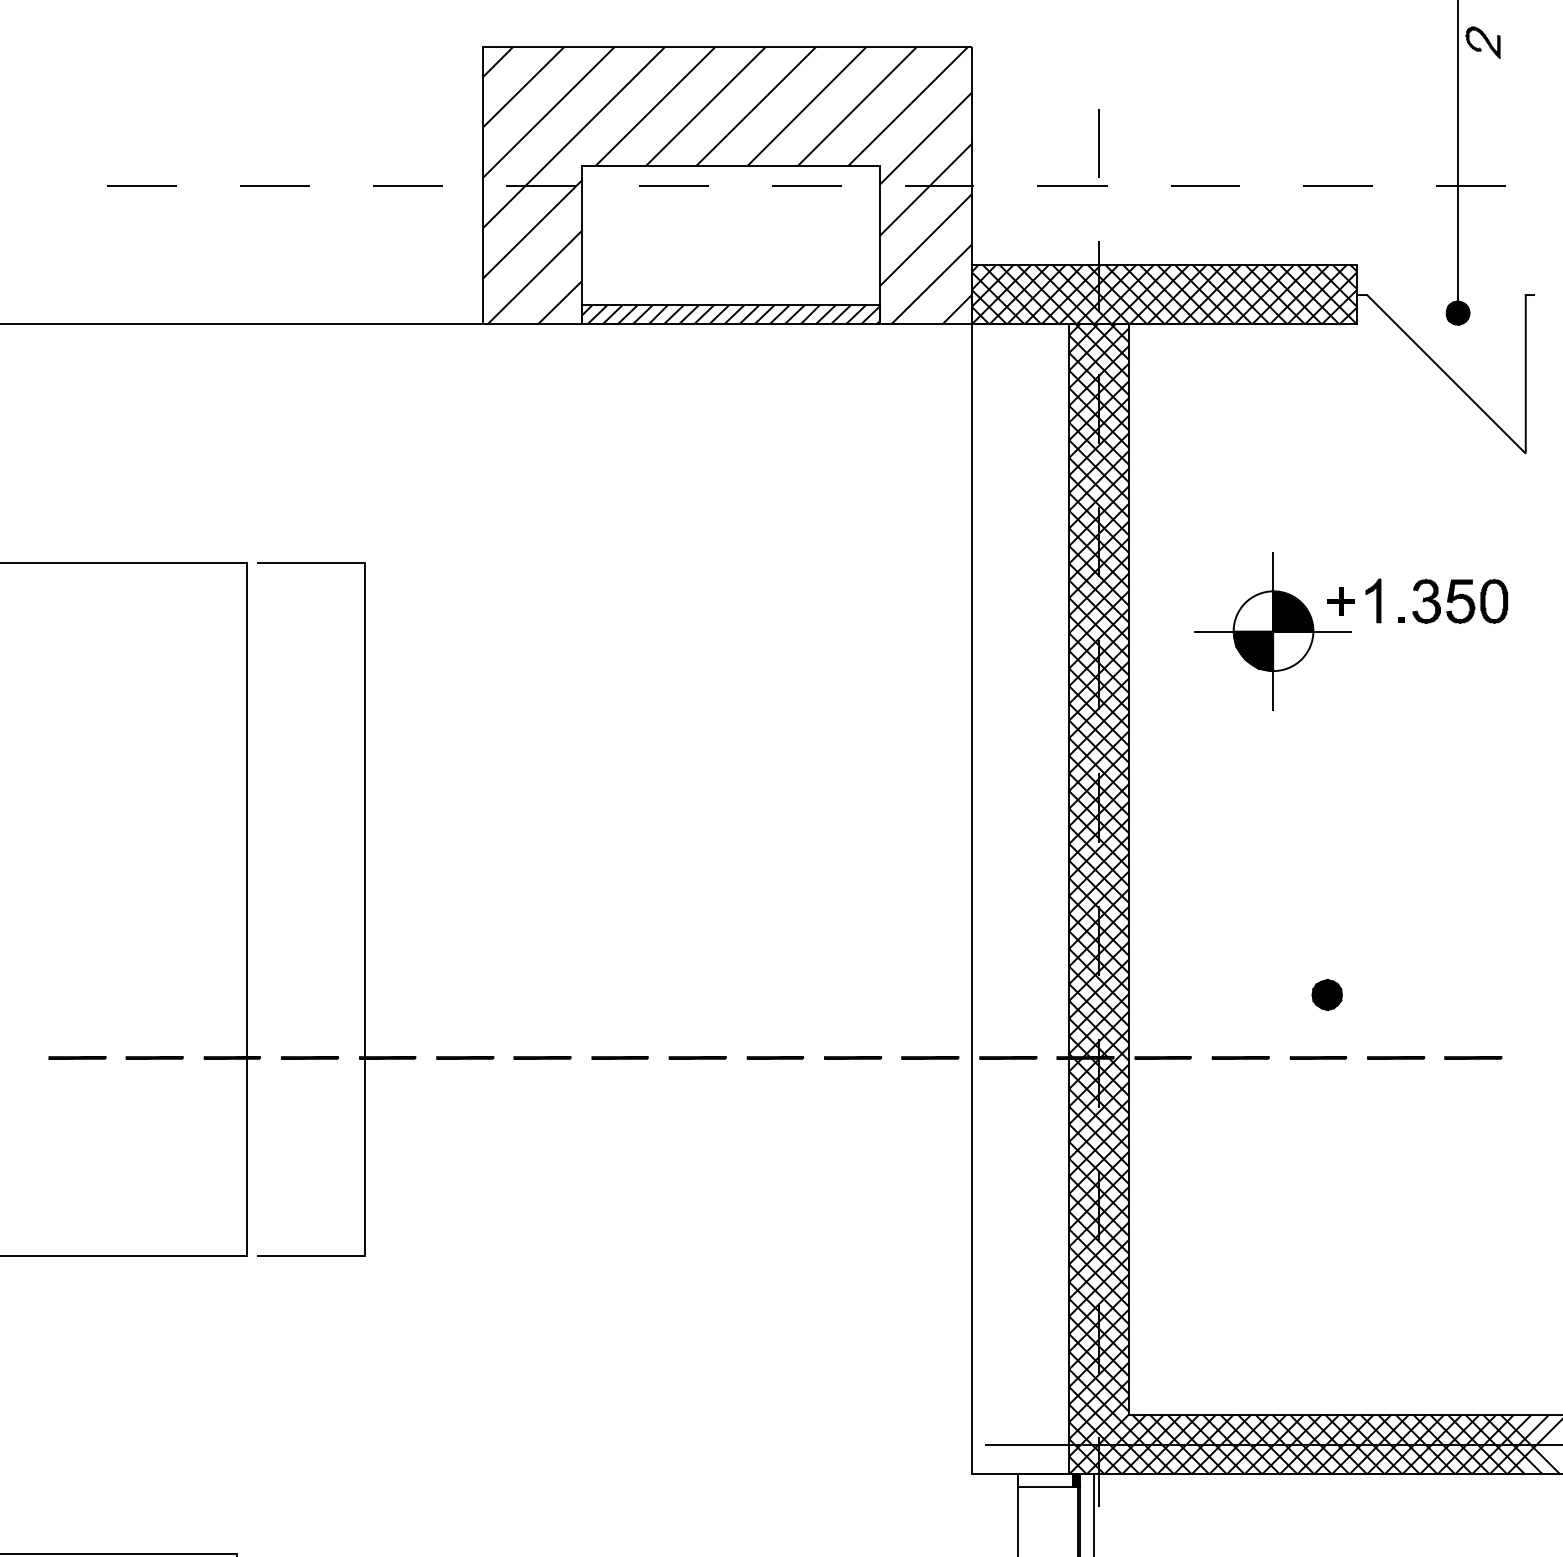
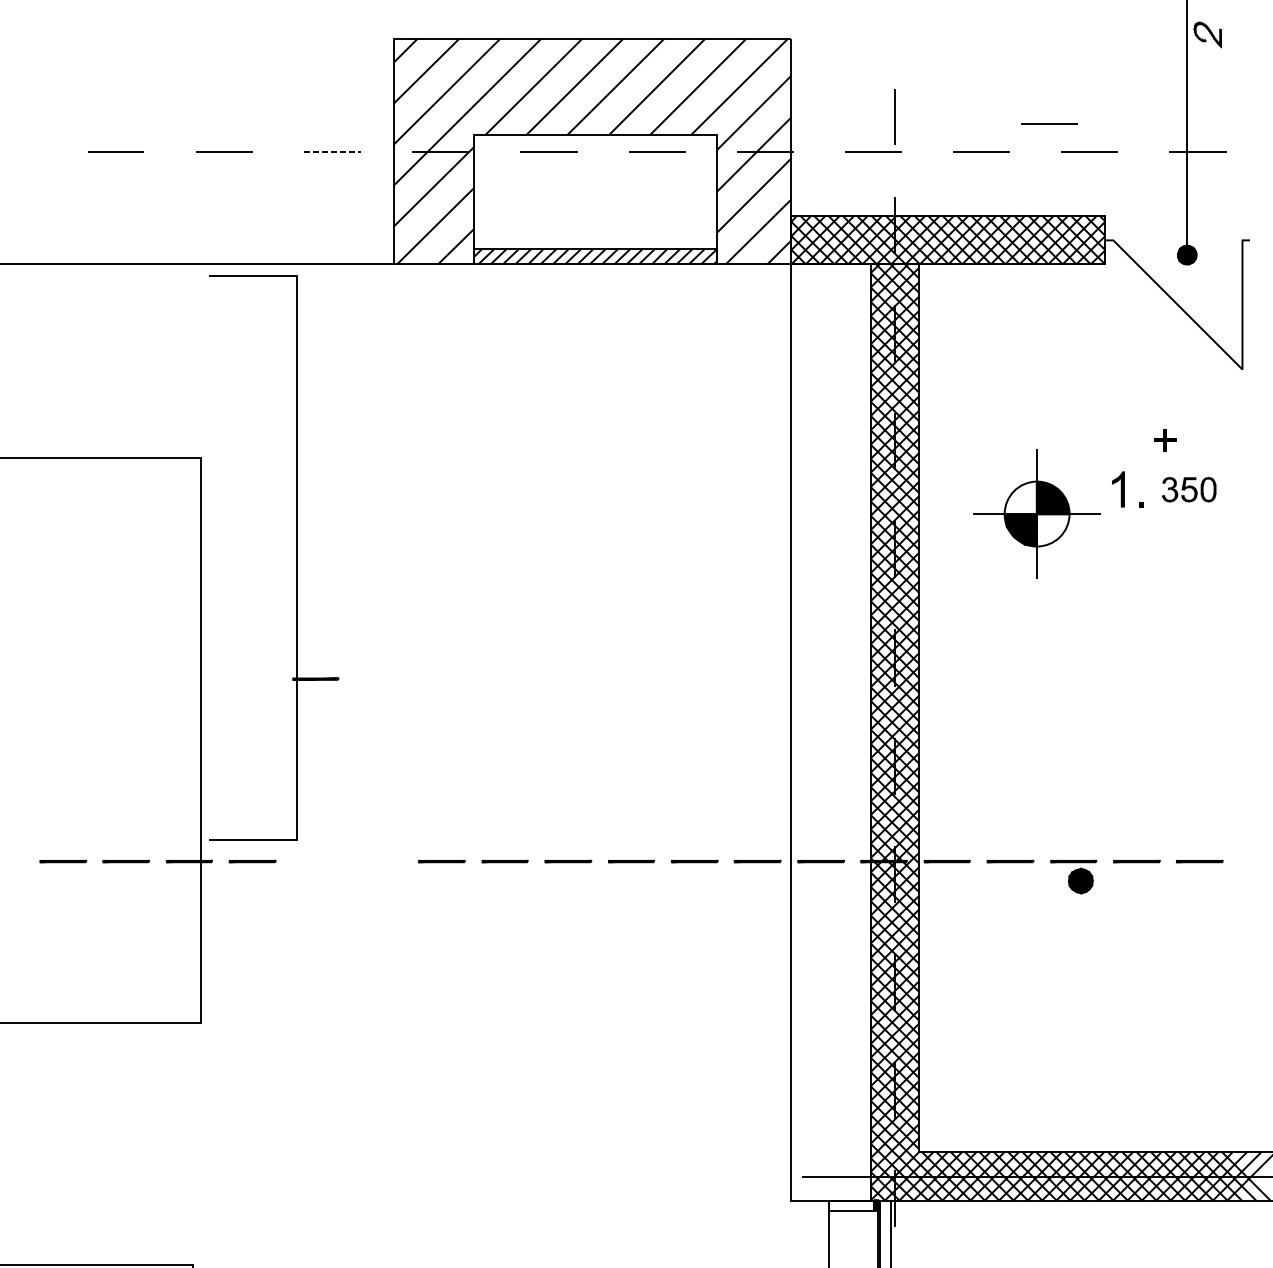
line: (1288, 151) -> (1049, 123), added
line: (408, 185) -> (332, 151), solid -> dashed
part: (1460, 600) -> (1189, 489), size x0.7
part: (1340, 601) -> (1164, 440), moved
part: (364, 909) -> (296, 558), moved
part: (1326, 994) -> (1080, 880), moved
line: (465, 1057) -> (379, 861), removed

